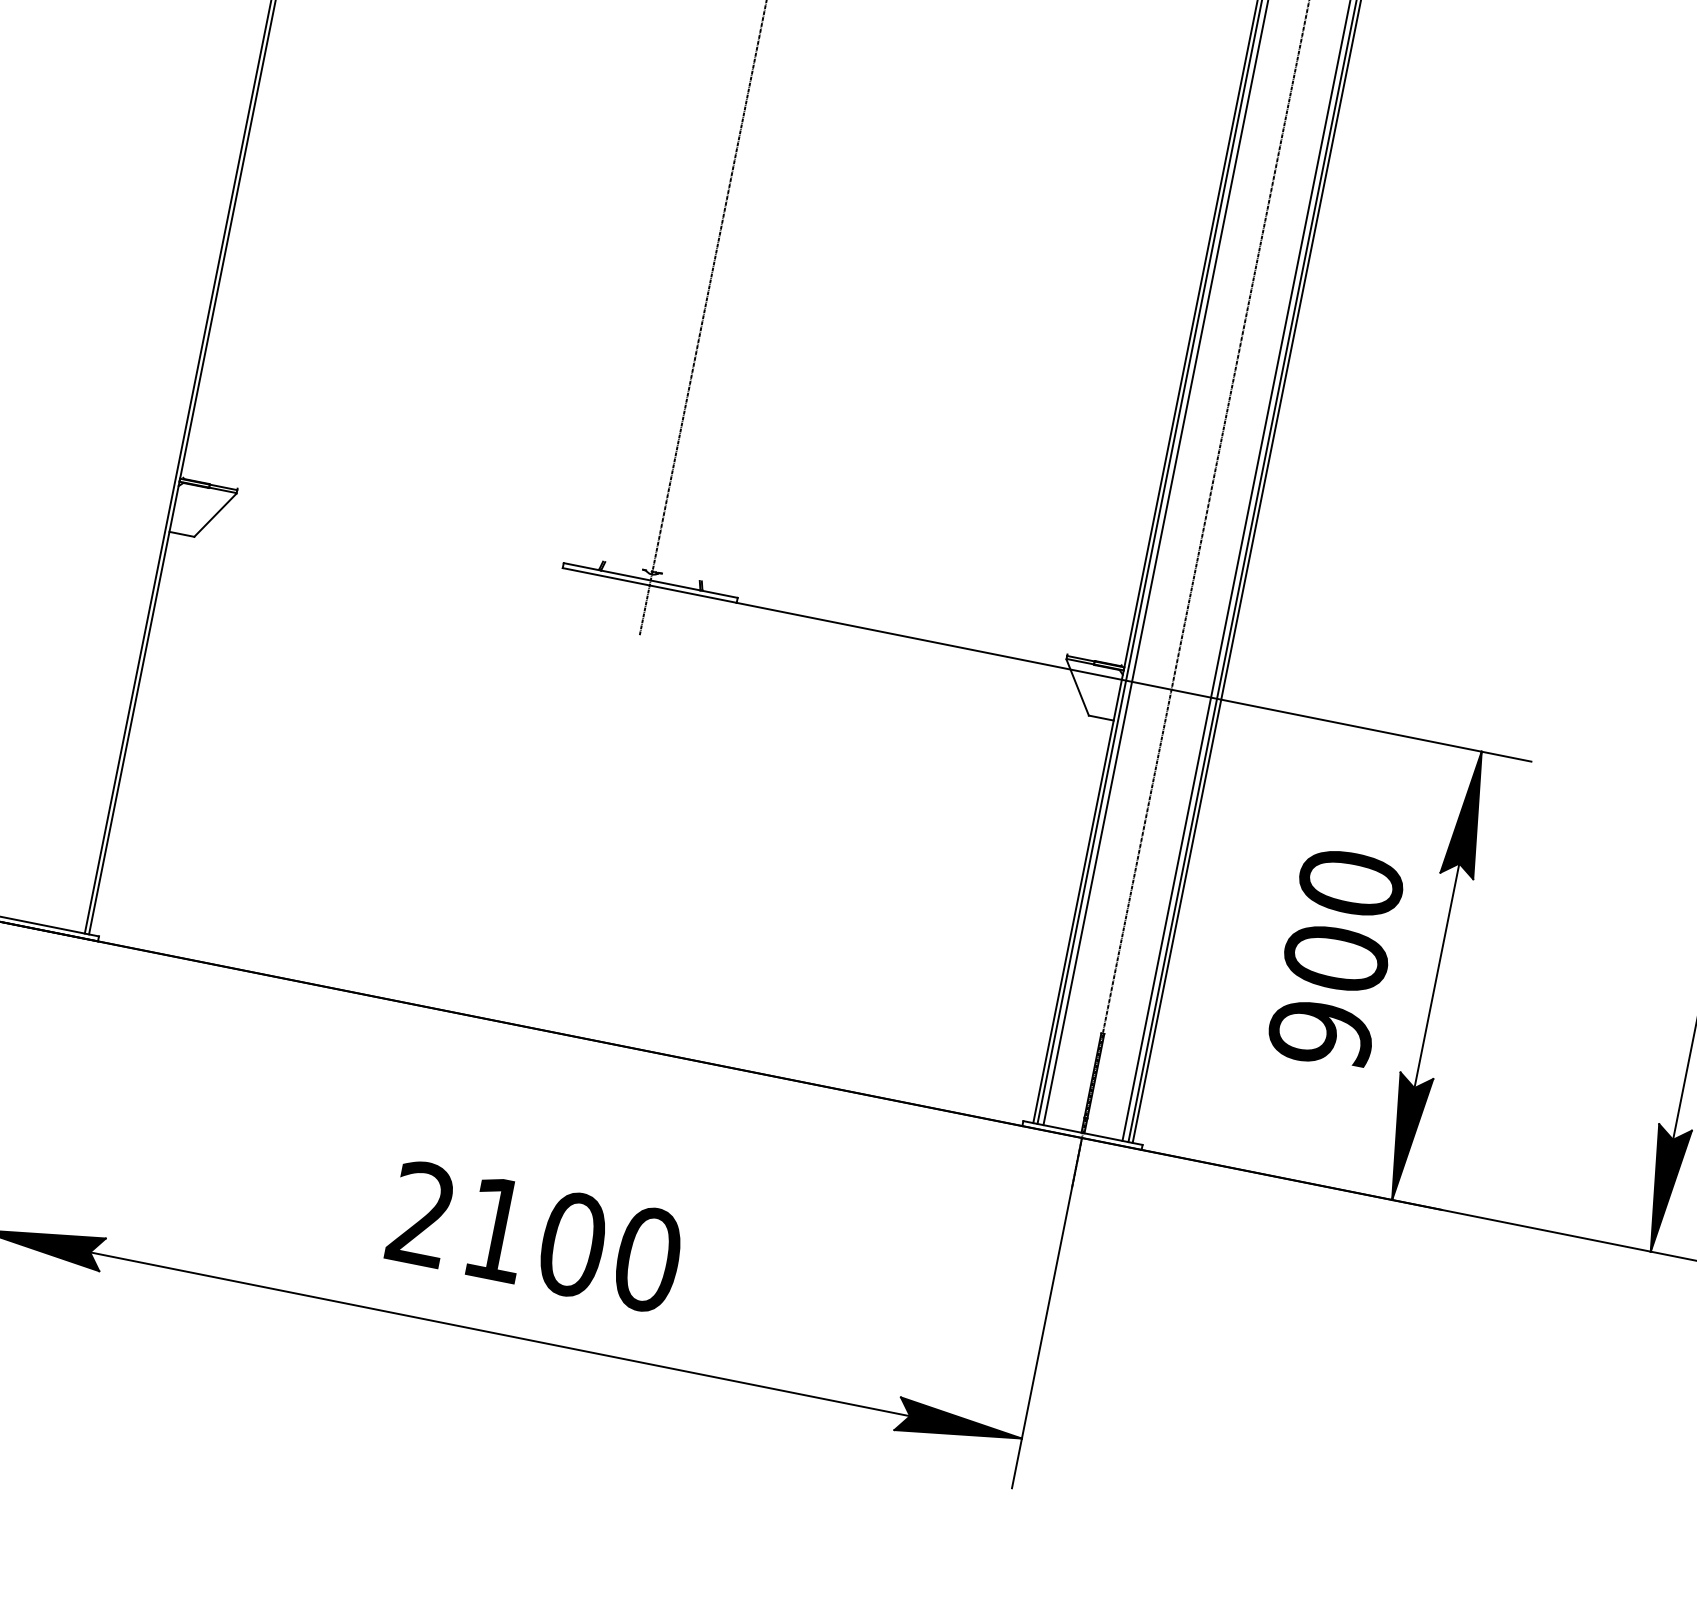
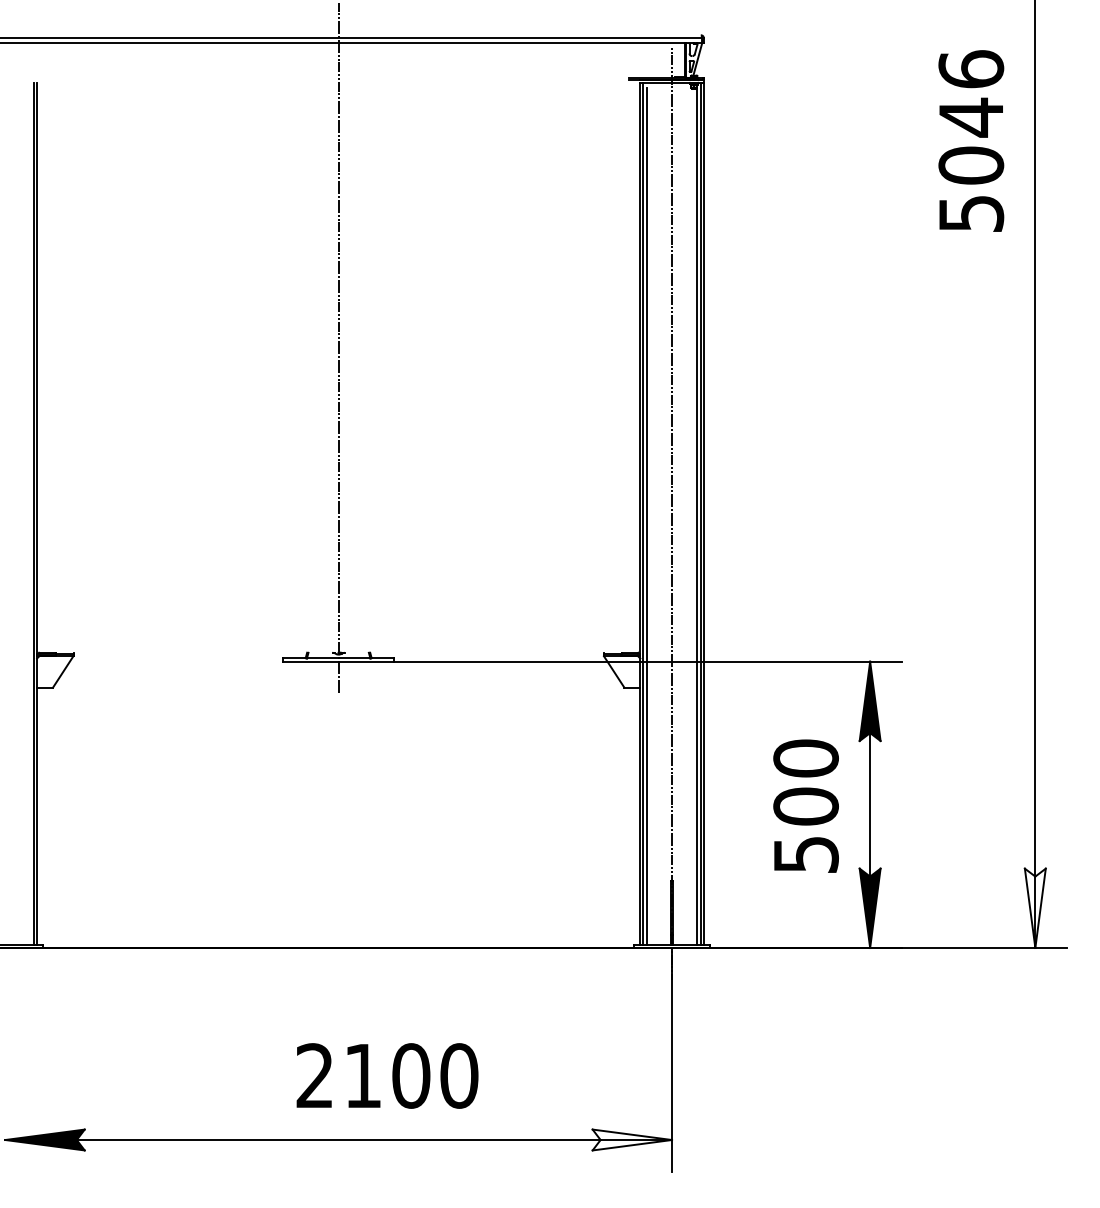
text: (1320, 1033) -> (805, 854), 900 -> 500
fill: (1661, 1189) -> (1034, 908), removed
text: (535, 1236) -> (387, 1075), moved
fill: (960, 1425) -> (632, 1139), removed

